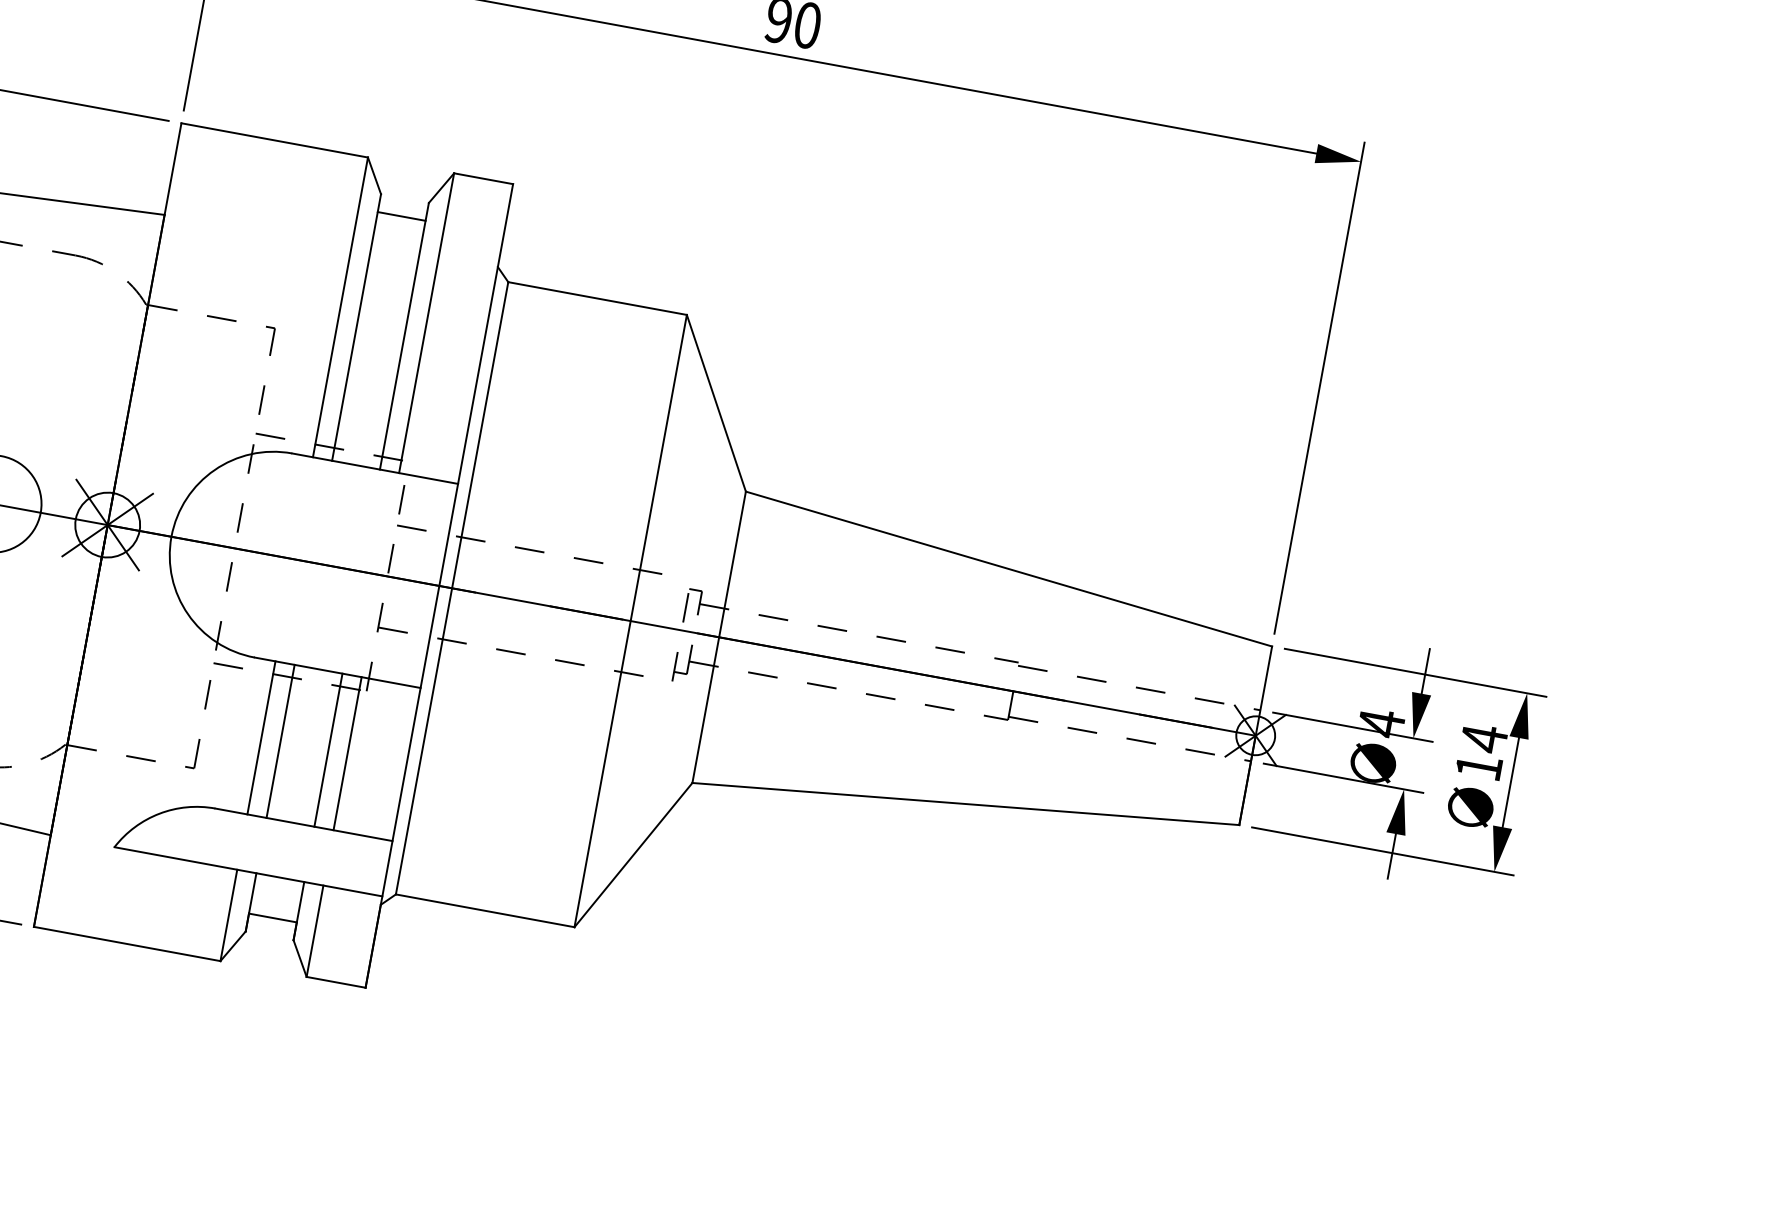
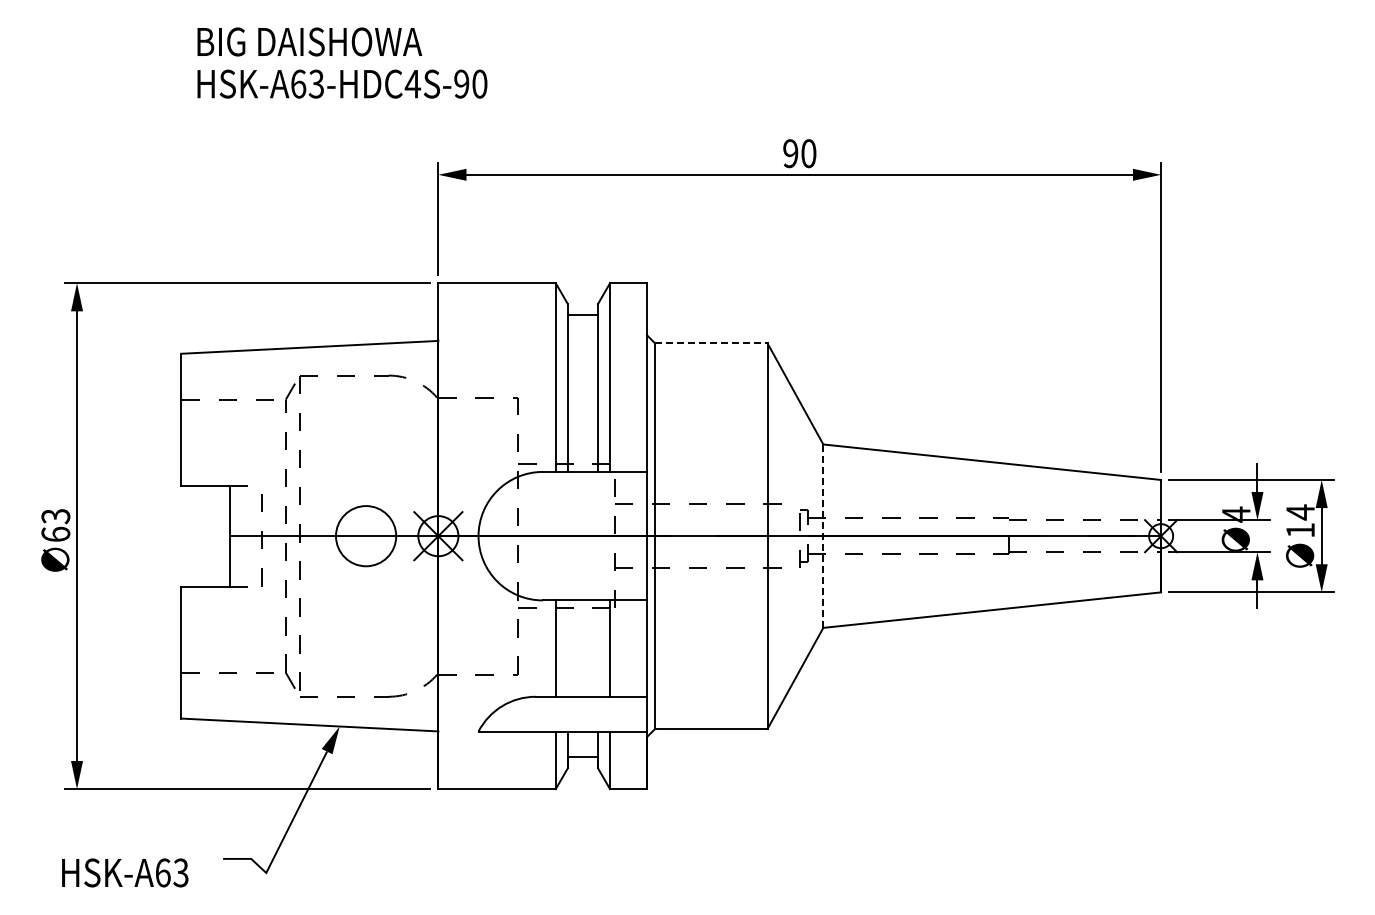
line: (597, 298) -> (711, 343), solid -> dashed
line: (719, 637) -> (823, 536), solid -> dashed
line: (280, 741) -> (567, 648), removed
line: (327, 749) -> (597, 648), removed

